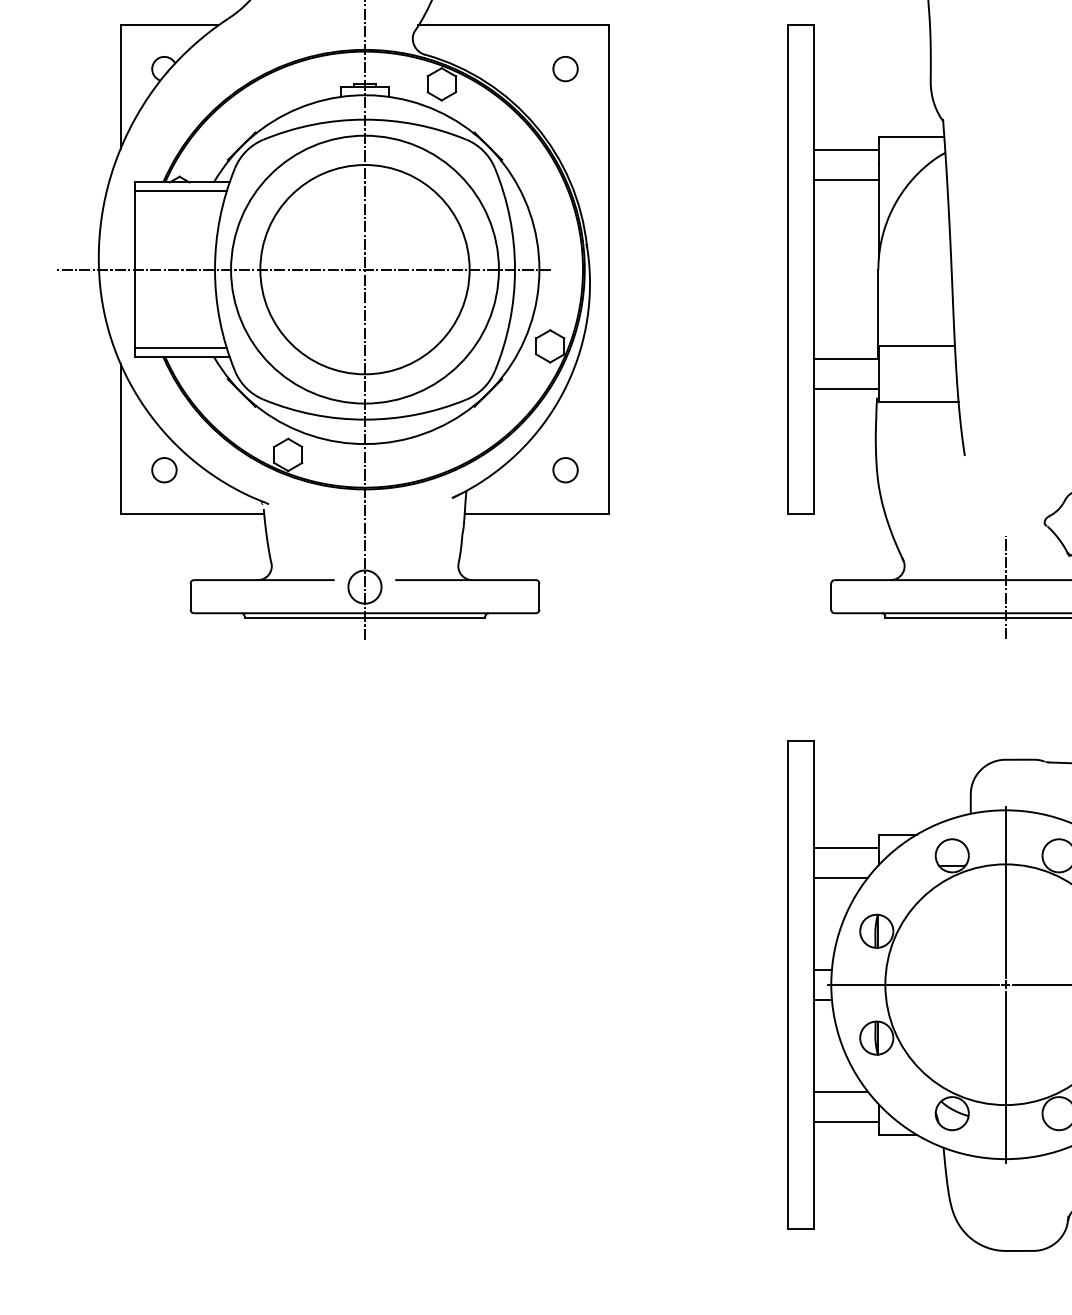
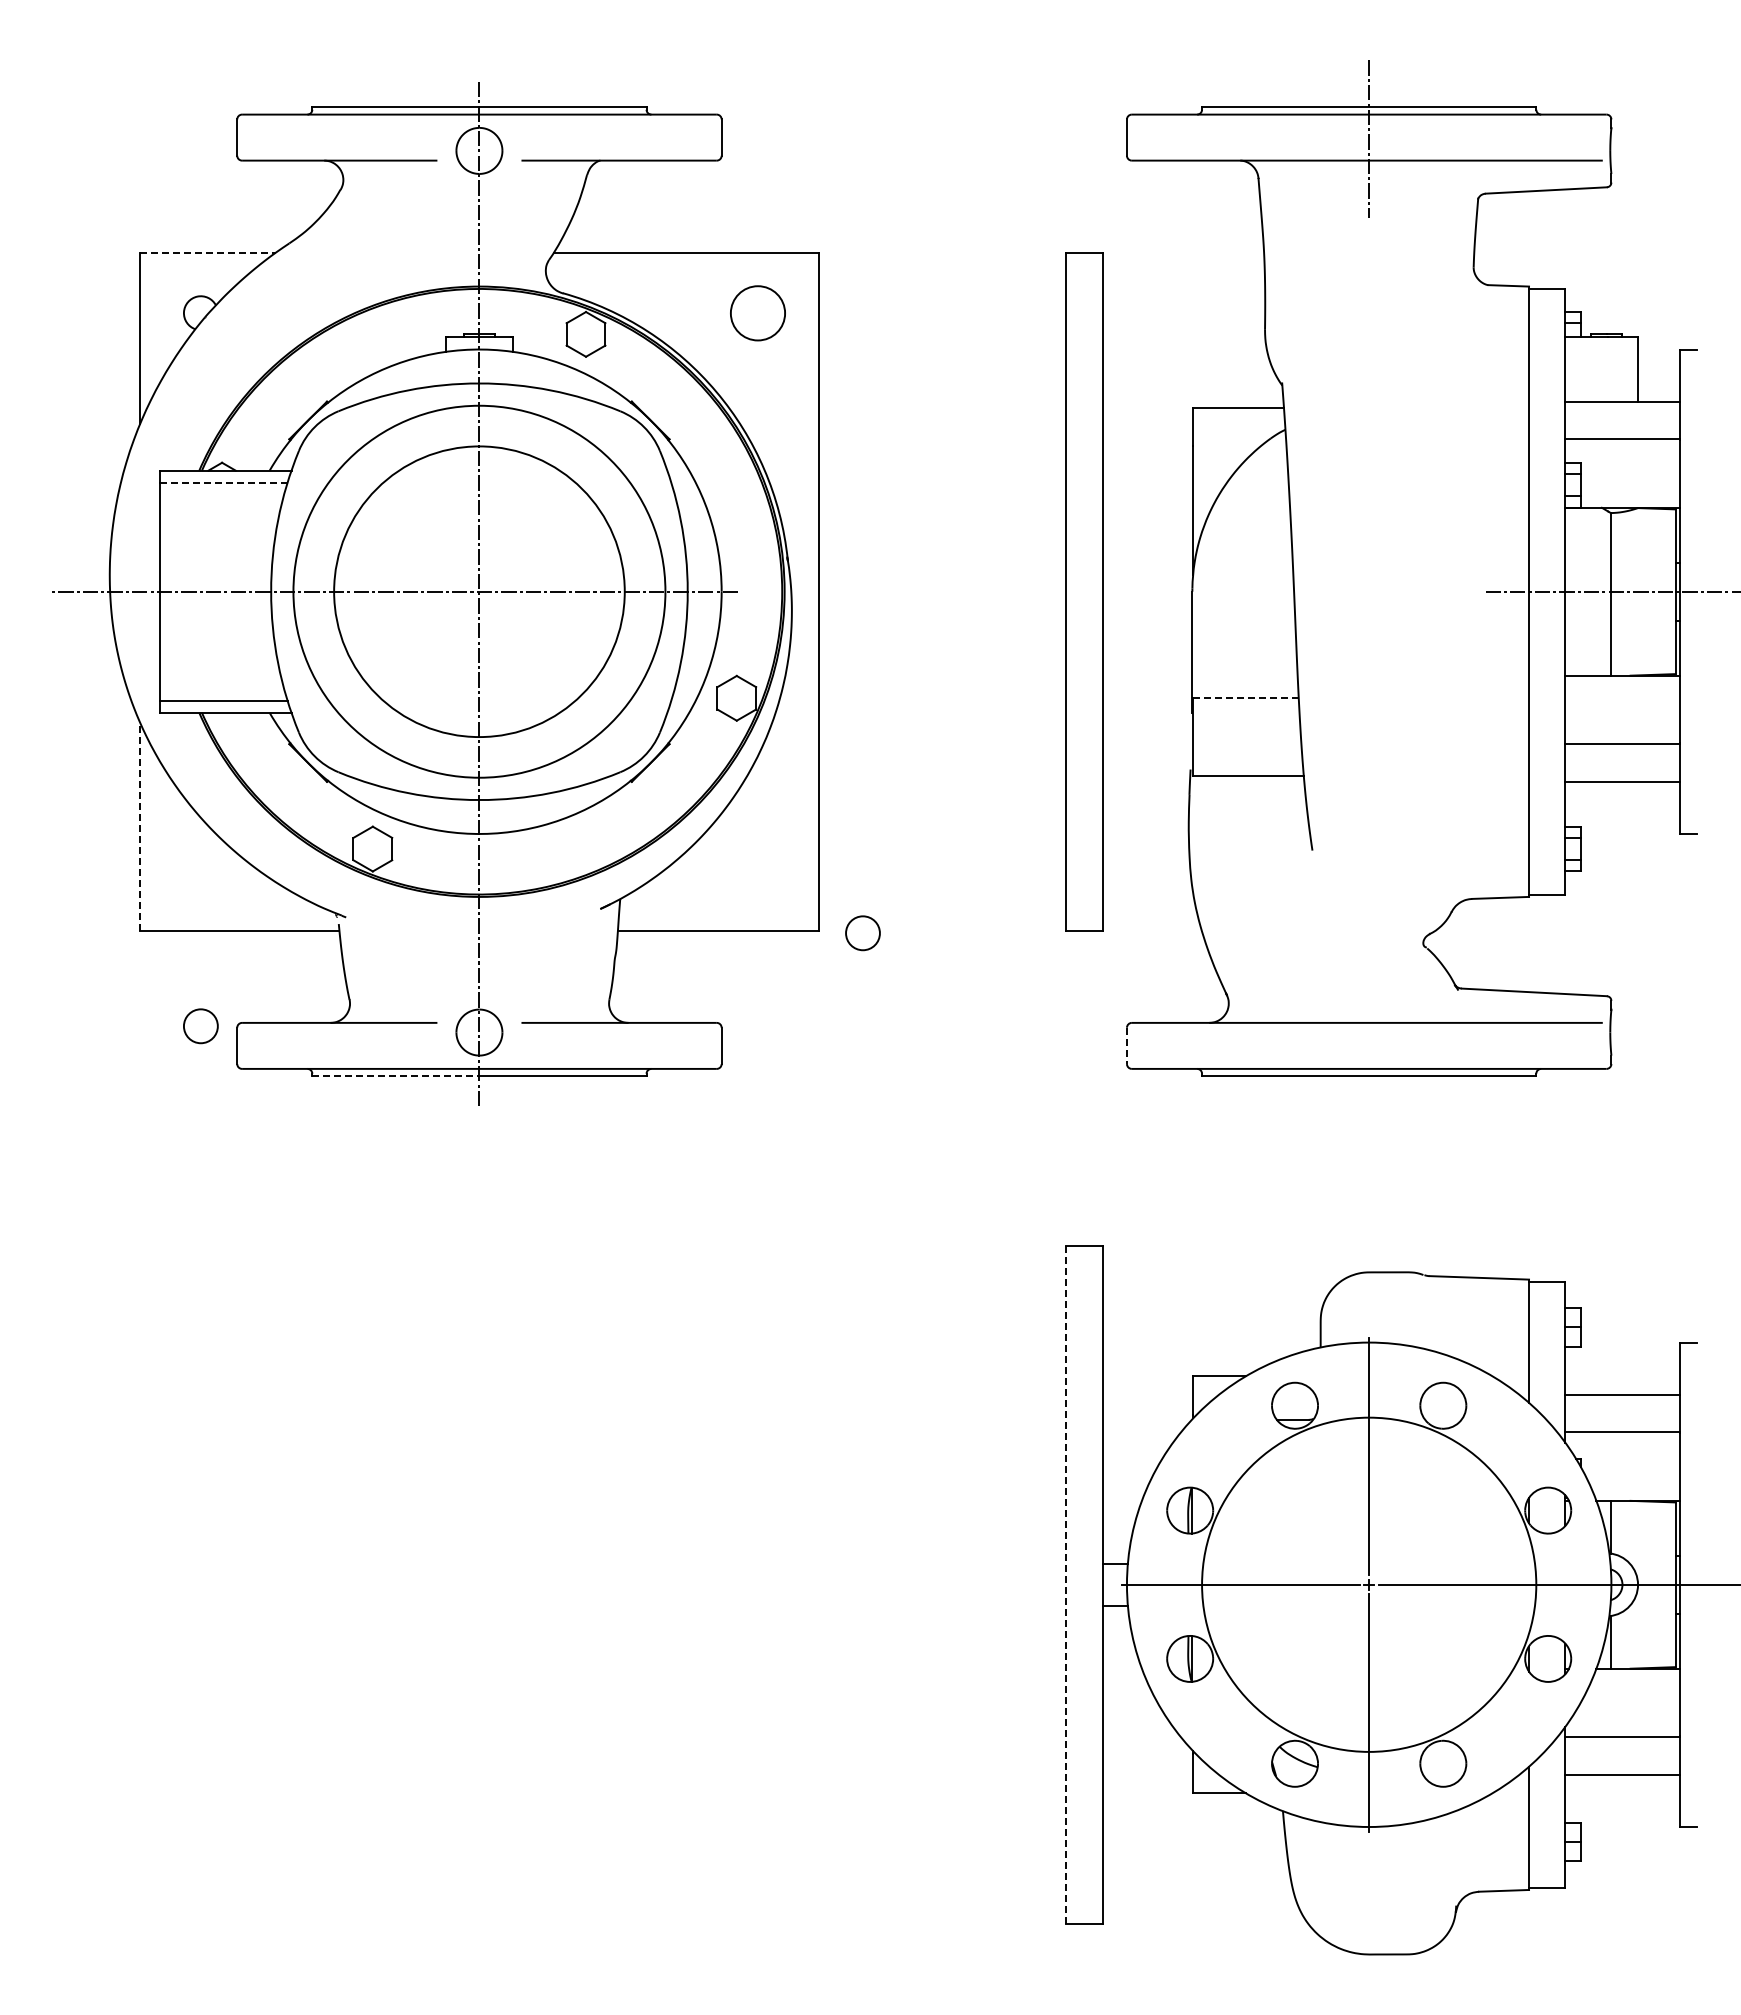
line: (169, 25) -> (208, 252), solid -> dashed
circle: (565, 68) -> (757, 312), size x1.6
line: (846, 149) -> (1147, 425), removed
line: (846, 180) -> (1147, 467), removed
line: (180, 190) -> (223, 482), solid -> dashed
line: (916, 346) -> (1245, 698), solid -> dashed
line: (846, 359) -> (1147, 716), removed
line: (846, 389) -> (1147, 757), removed
line: (120, 438) -> (140, 826), solid -> dashed
circle: (164, 470) -> (200, 1026), moved
circle: (565, 470) -> (862, 933), moved
line: (1005, 587) -> (1369, 1032), removed
line: (830, 597) -> (1126, 1046), solid -> dashed
line: (304, 618) -> (395, 1076), solid -> dashed
line: (846, 847) -> (1147, 1394), removed
line: (841, 877) -> (1140, 1436), removed
line: (787, 984) -> (1066, 1584), solid -> dashed
line: (841, 1091) -> (1140, 1733), removed
line: (846, 1122) -> (1147, 1775), removed

